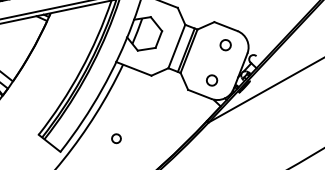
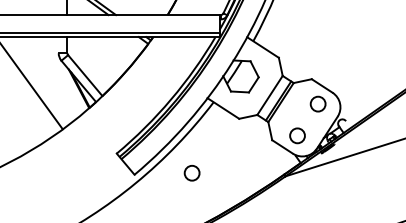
circle: (224, 44) -> (317, 103), size x1.43
circle: (211, 80) -> (297, 135), size x1.43
circle: (115, 139) -> (191, 173), size x1.67

